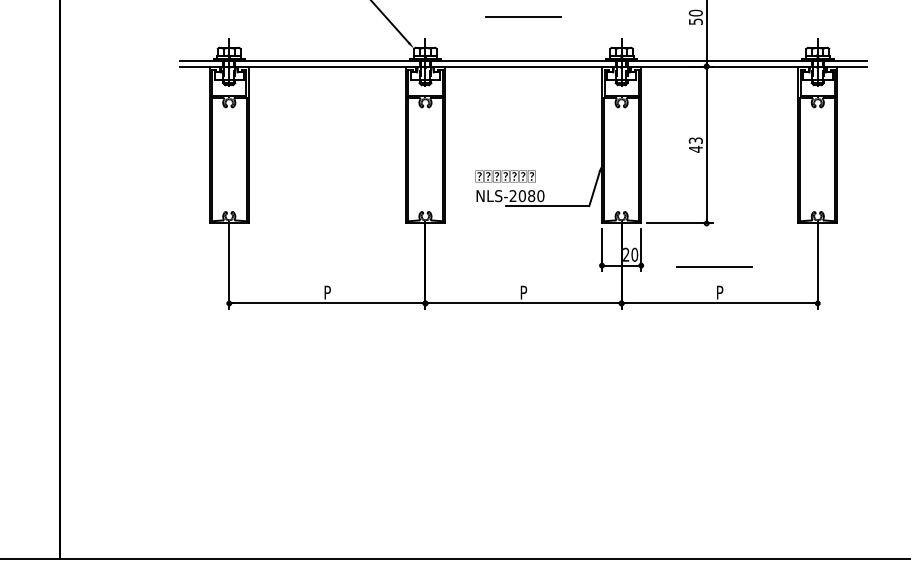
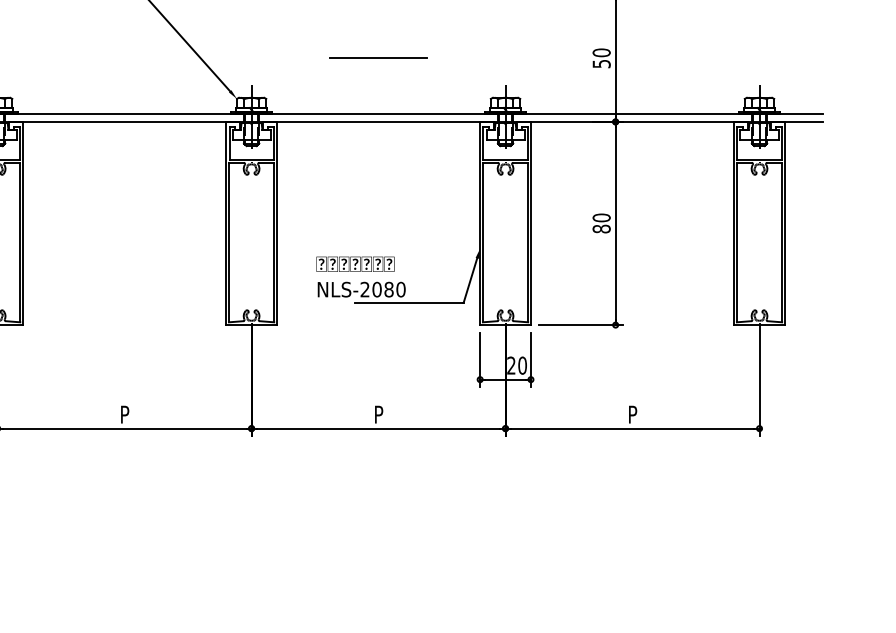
text: (695, 144) -> (601, 222), 43 -> 80
line: (714, 266) -> (625, 380), removed

